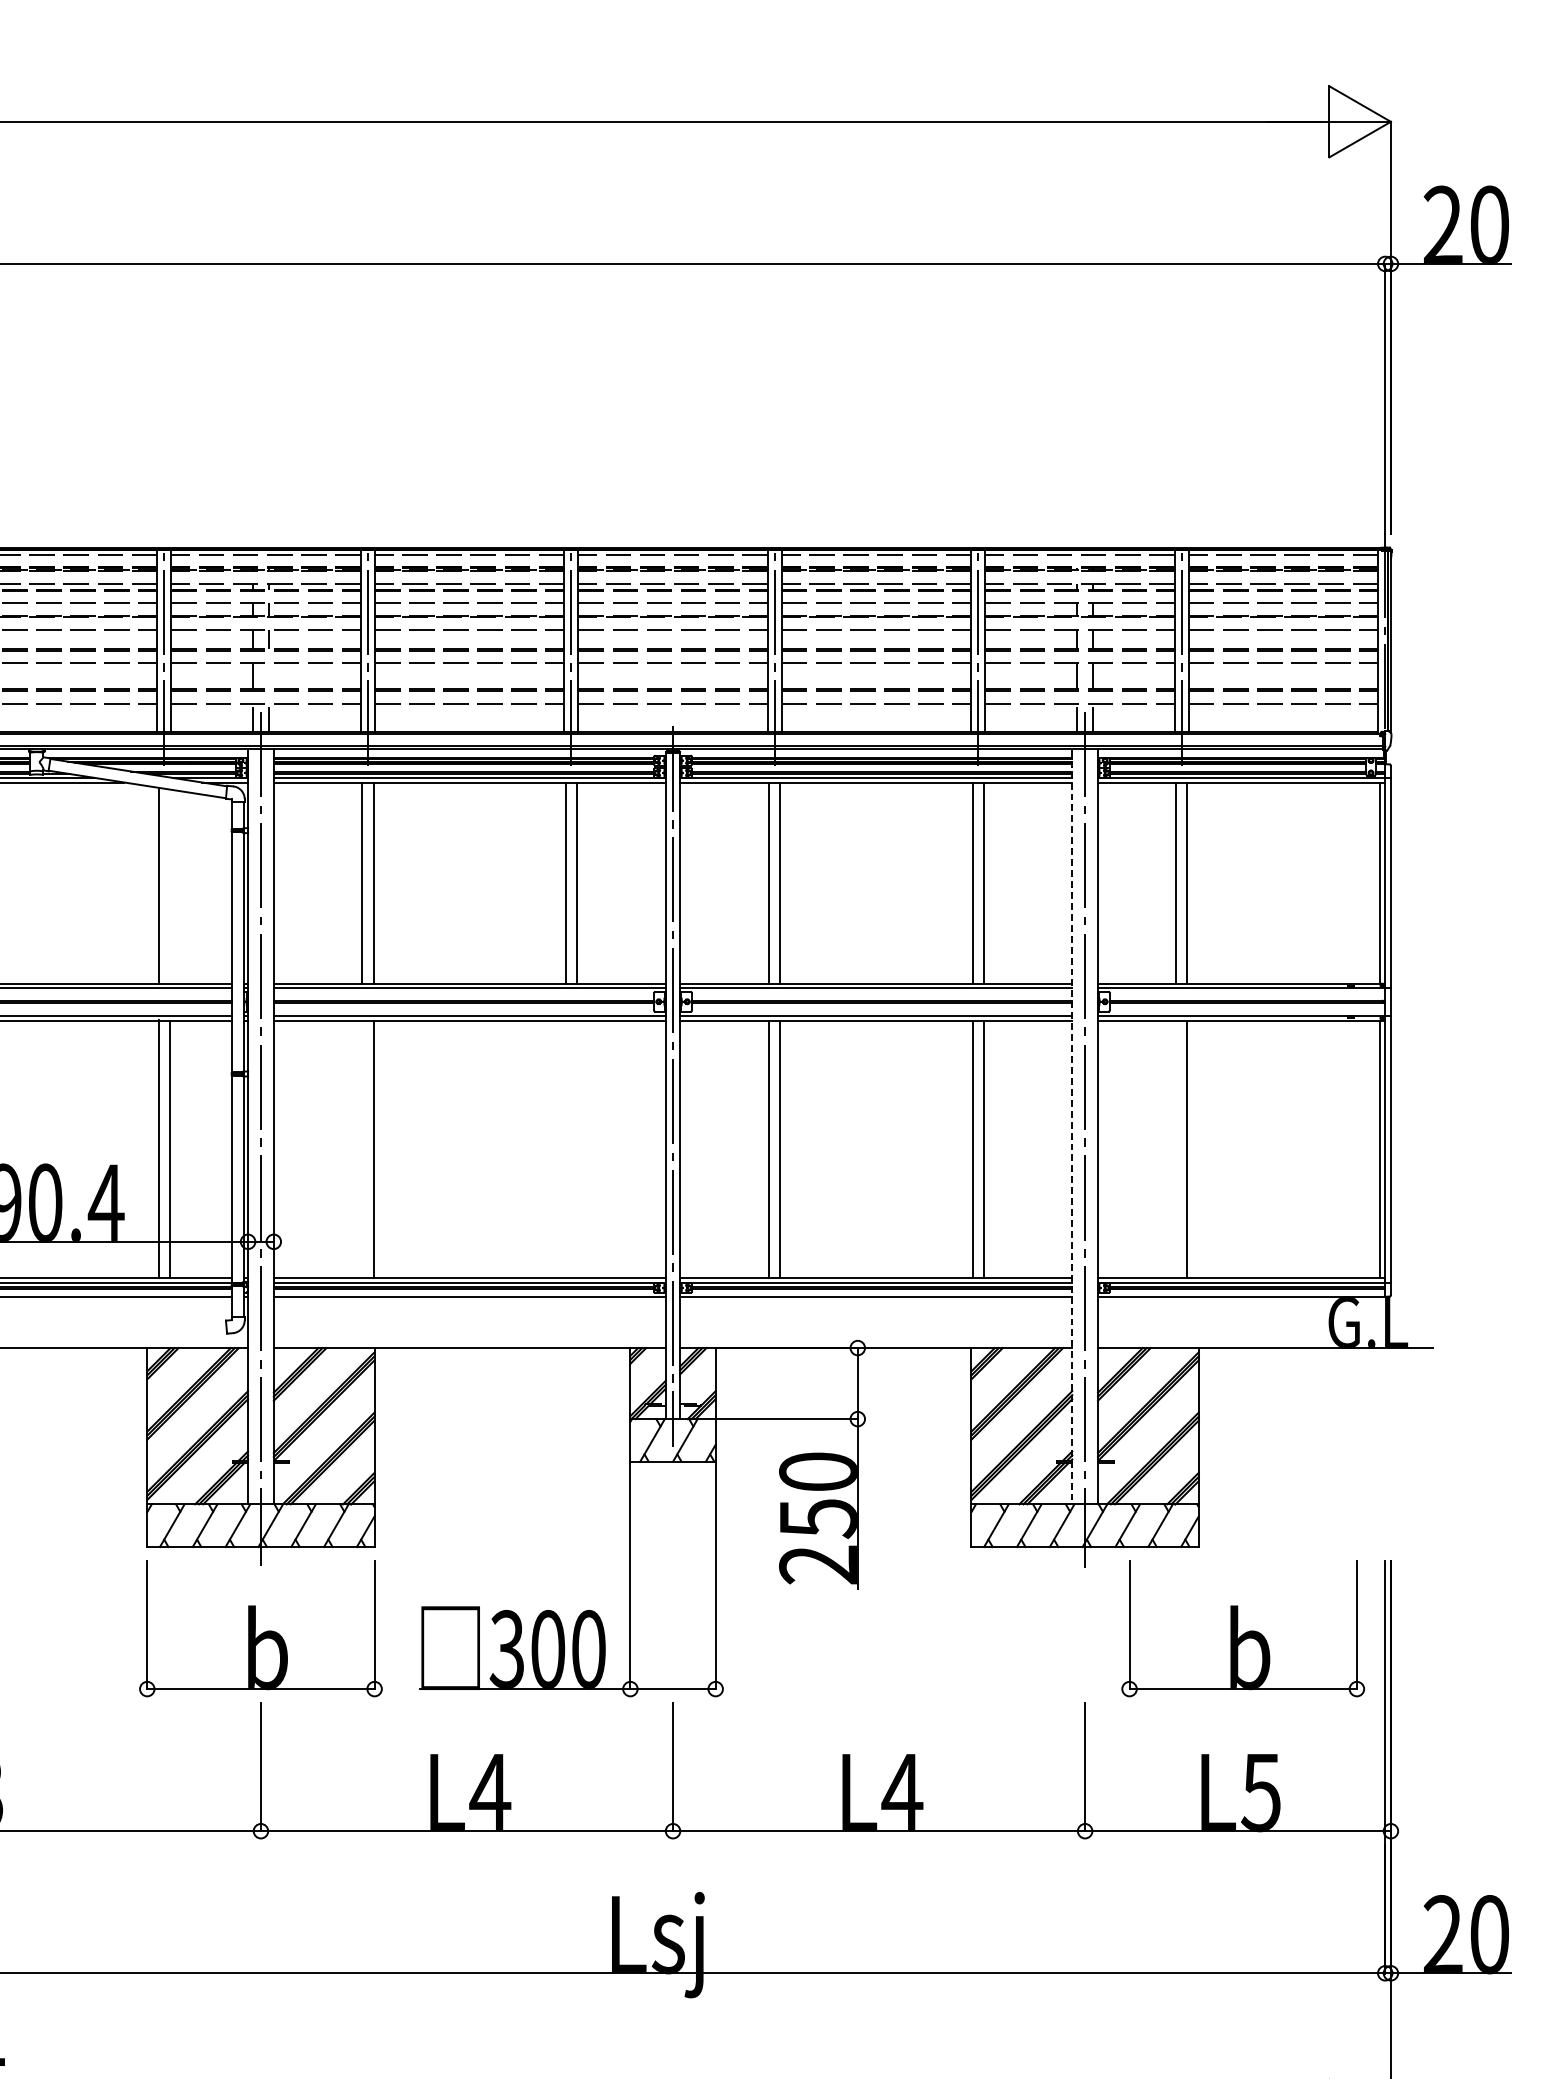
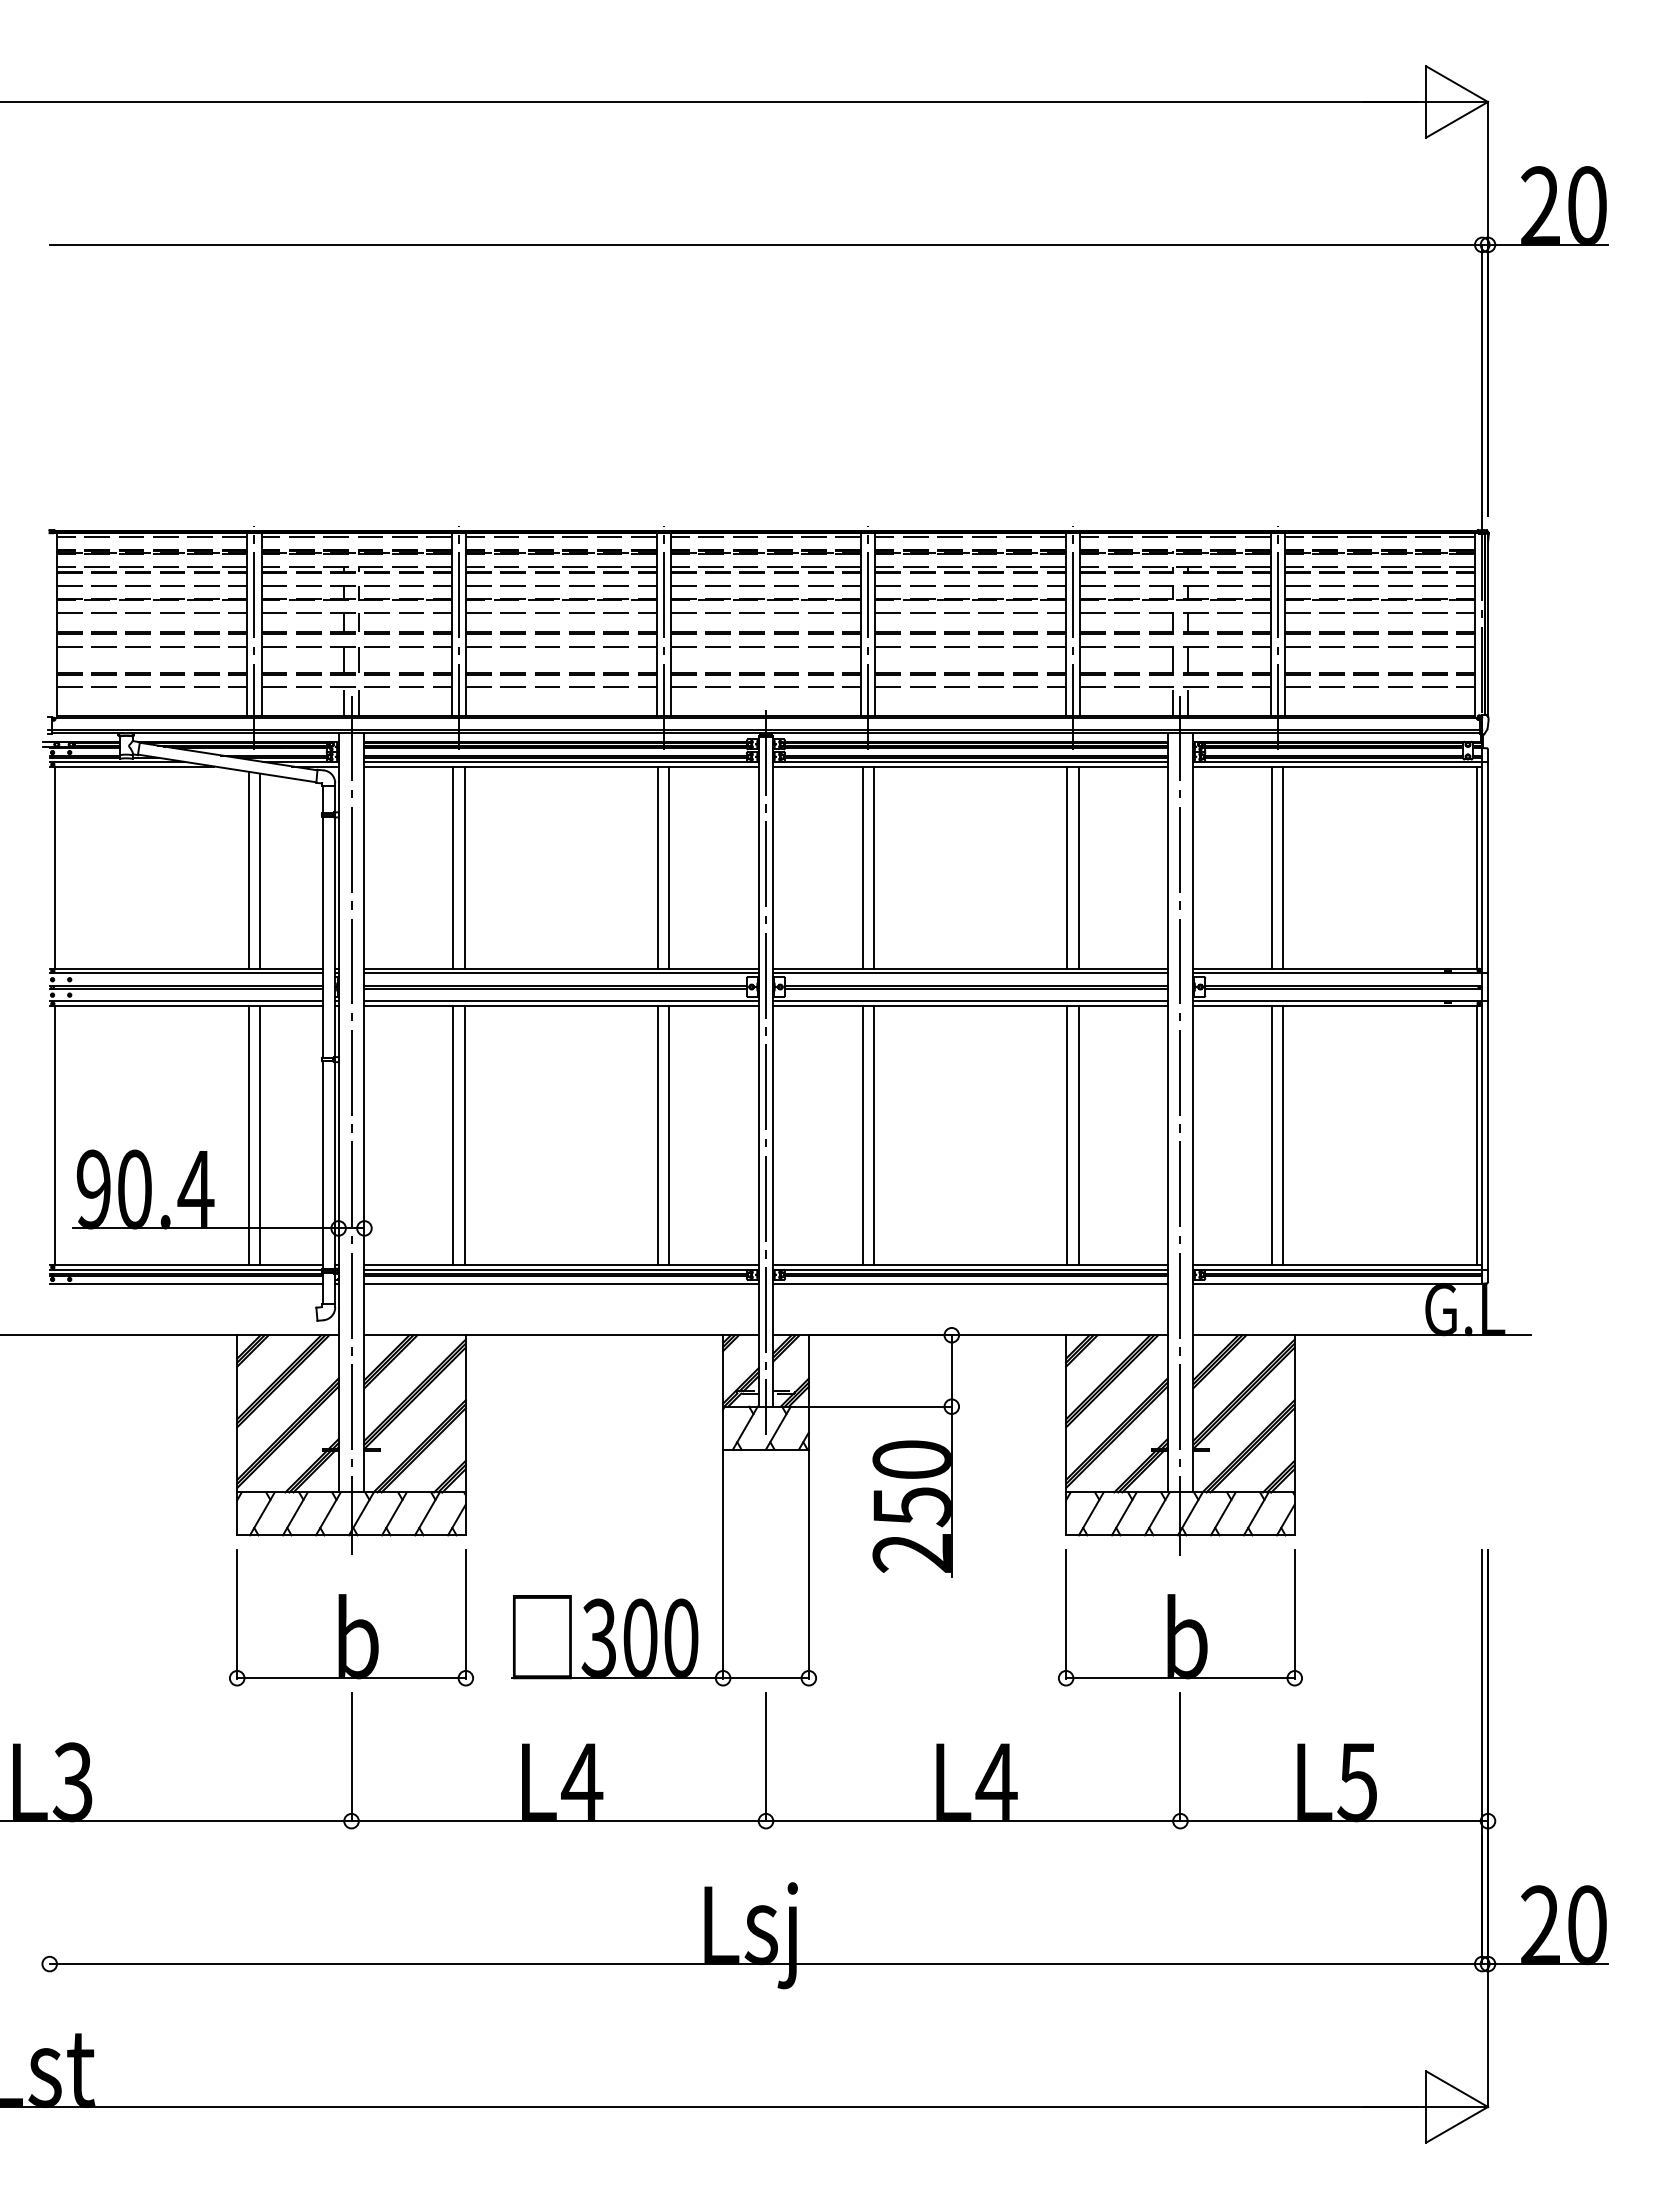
line: (268, 676) -> (359, 659), added
line: (170, 885) -> (260, 870), added
line: (1072, 1127) -> (1167, 1113), dashed -> solid
line: (362, 1149) -> (453, 1135), added
line: (565, 1149) -> (657, 1135), added
line: (577, 1149) -> (669, 1135), added
line: (1175, 1149) -> (1271, 1135), added
part: (1243, 1628) -> (1180, 1617), moved

